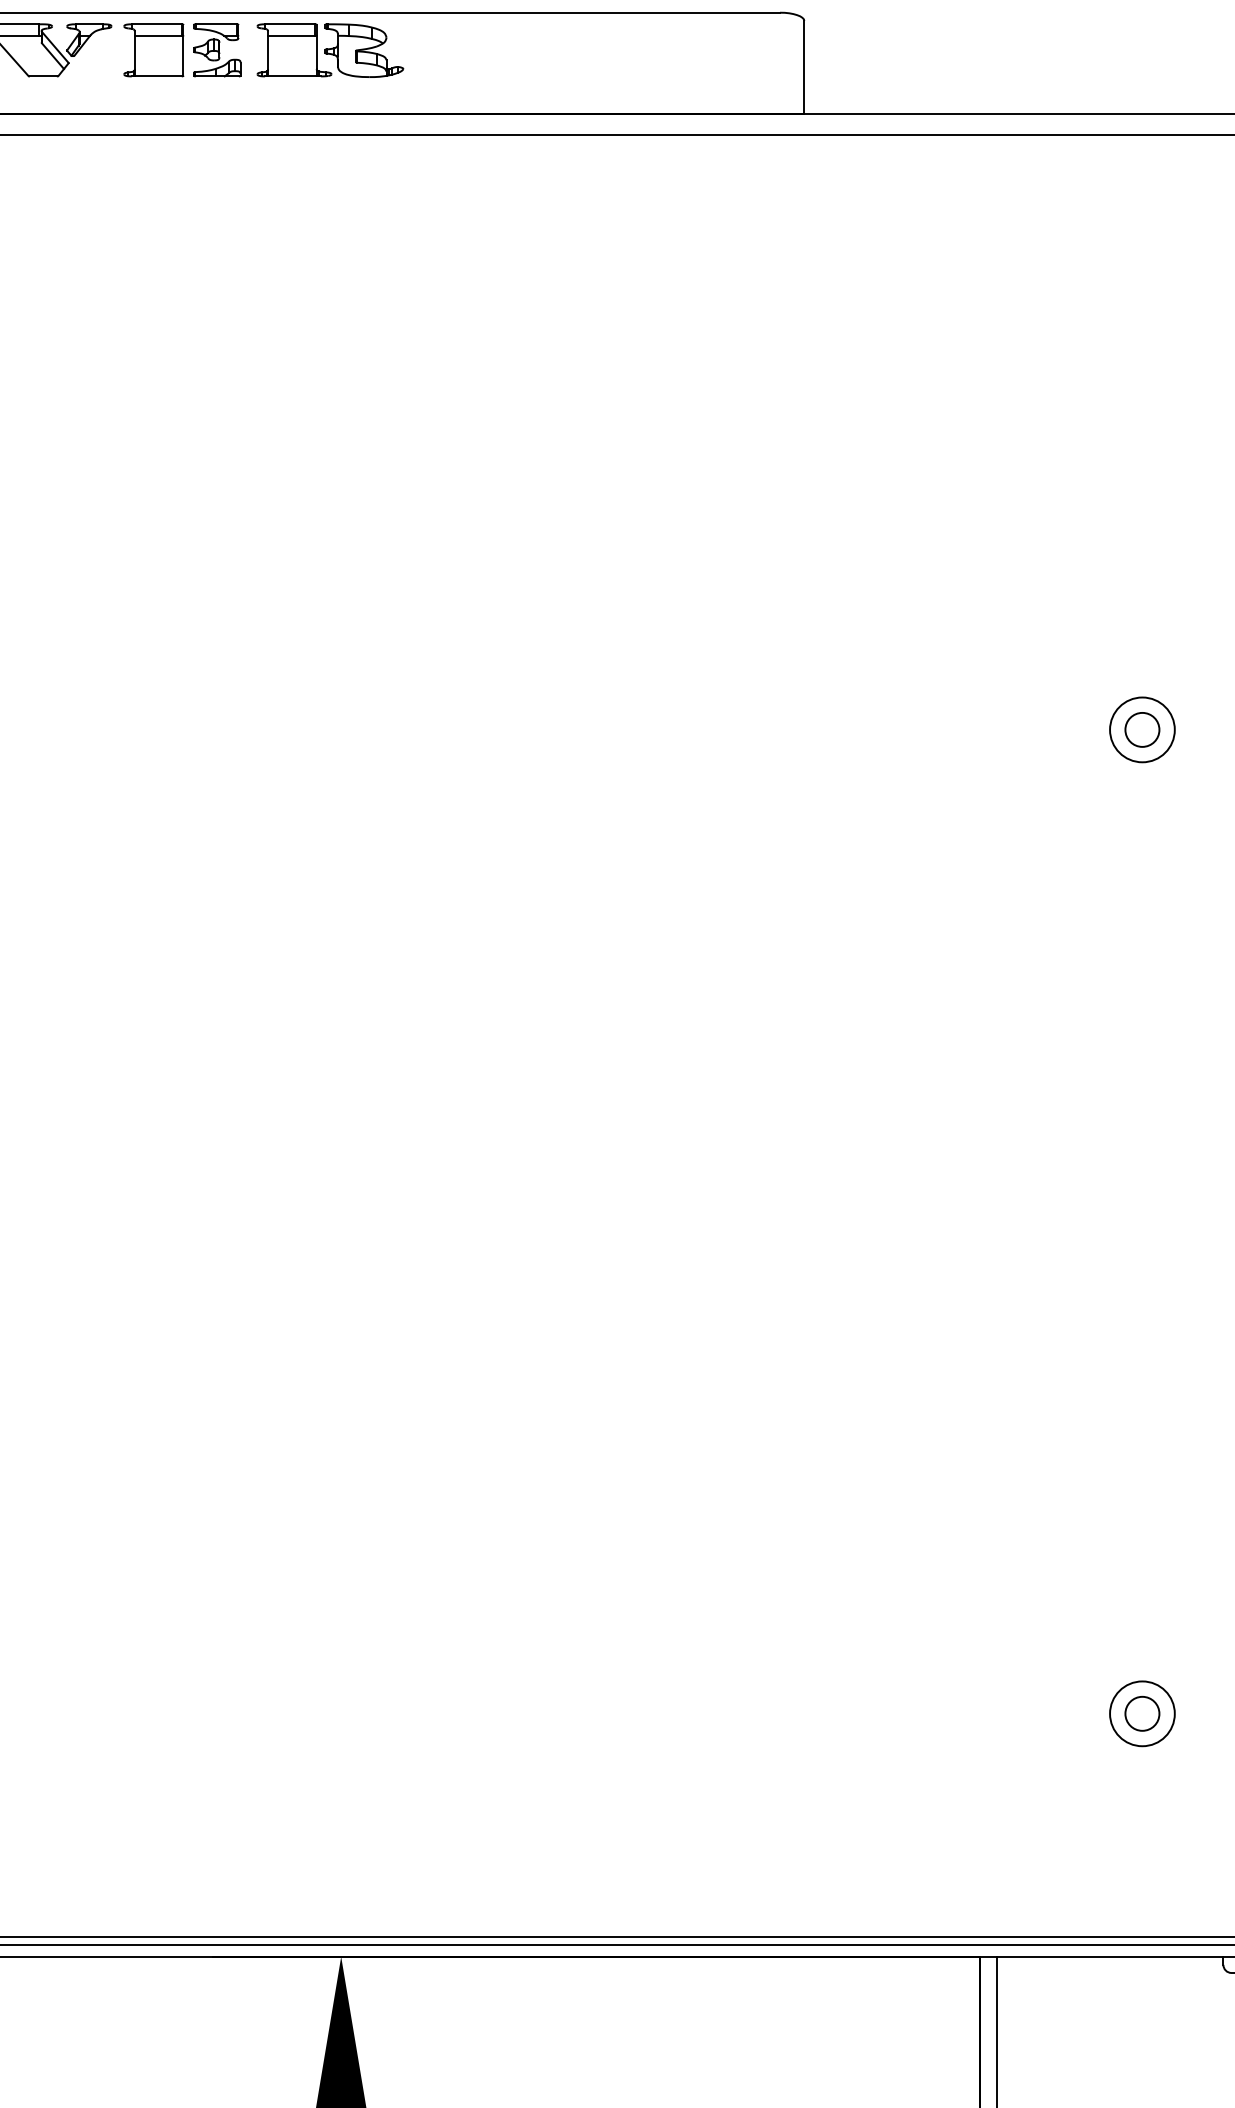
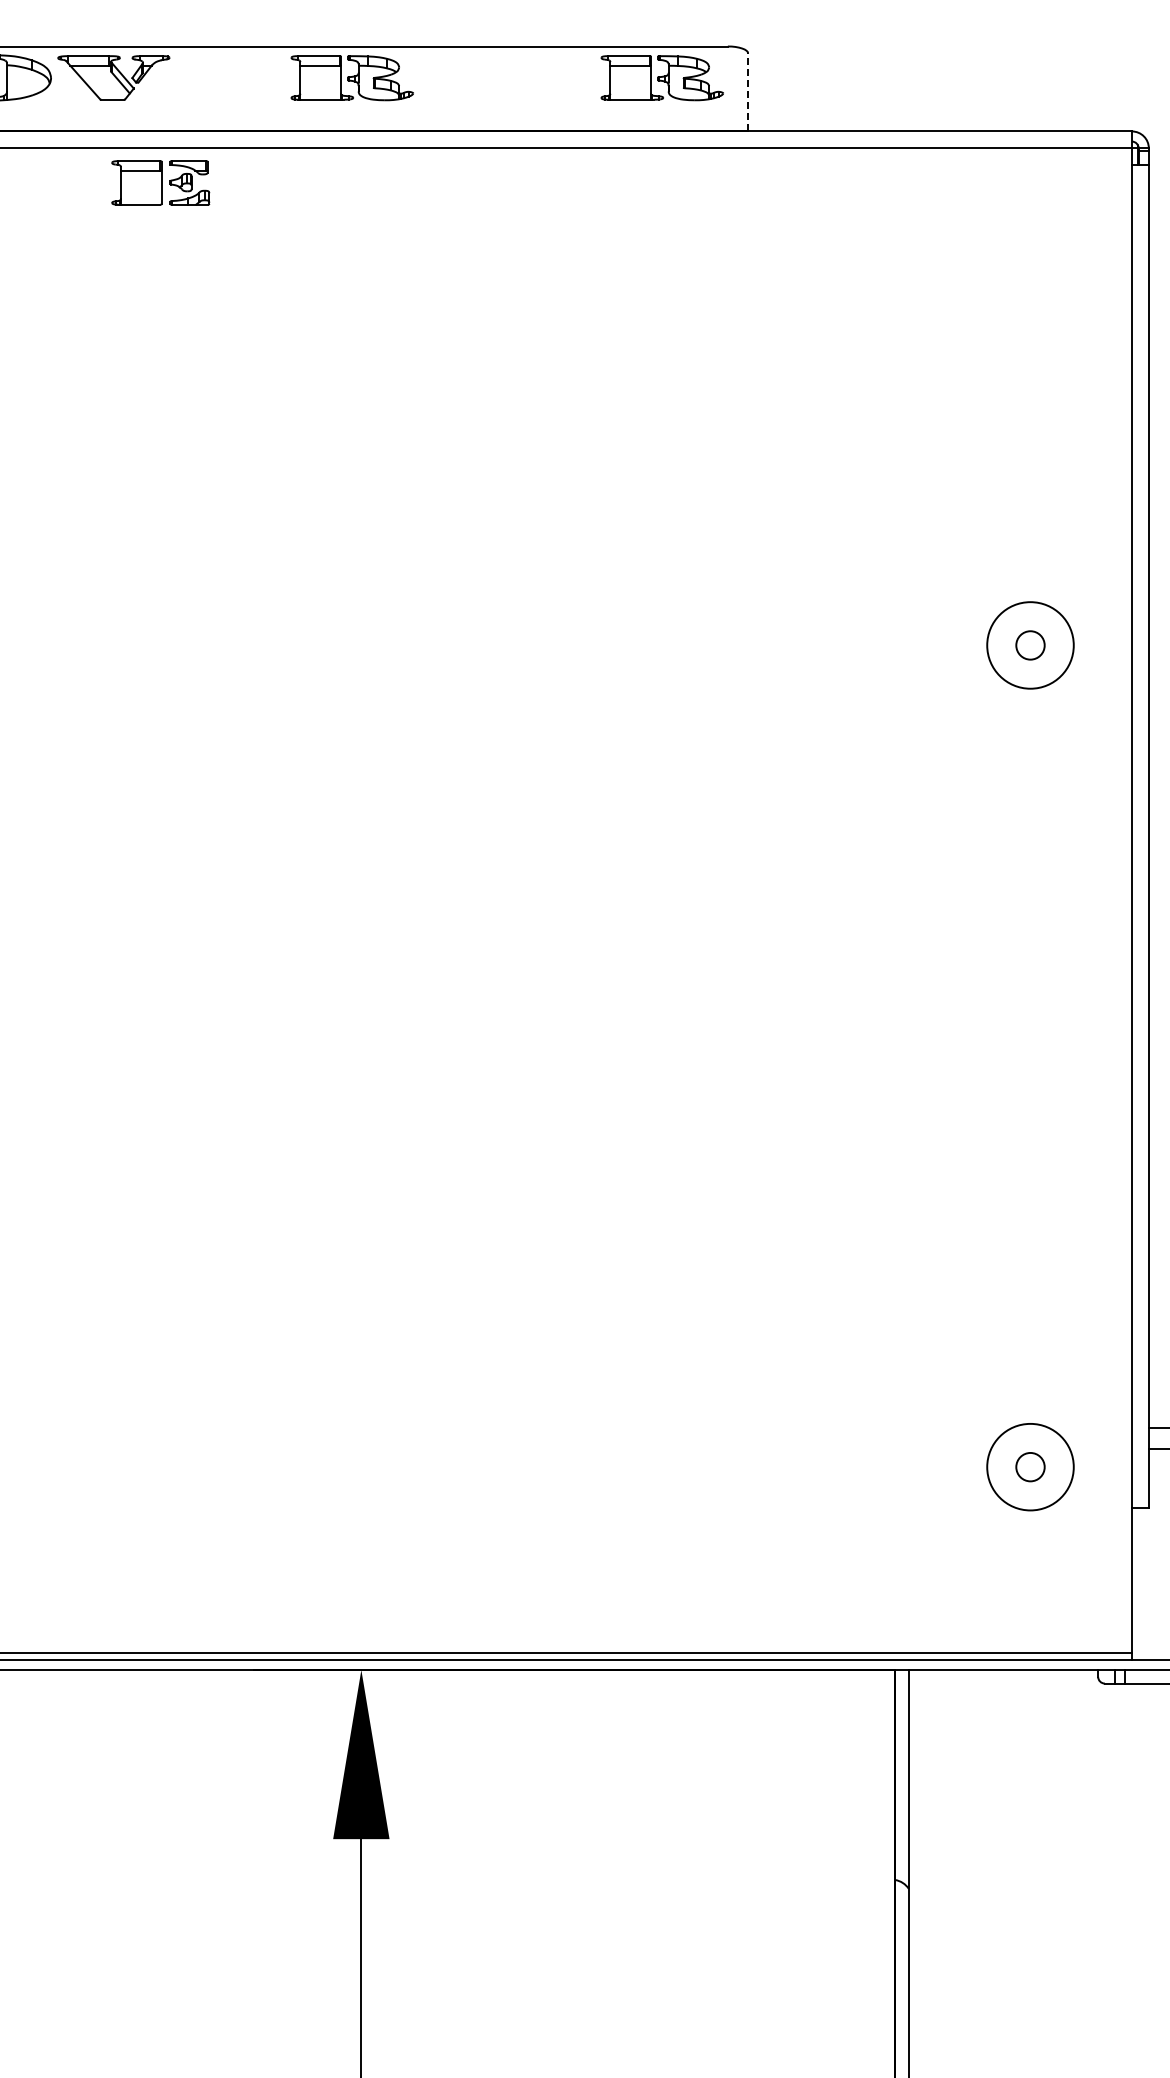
part: (182, 49) -> (160, 182), moved
part: (700, 51) -> (661, 78), added
line: (804, 67) -> (748, 92), solid -> dashed
circle: (1142, 729) -> (1030, 645), size x1.6
circle: (1142, 1714) -> (1030, 1467), size x1.6

